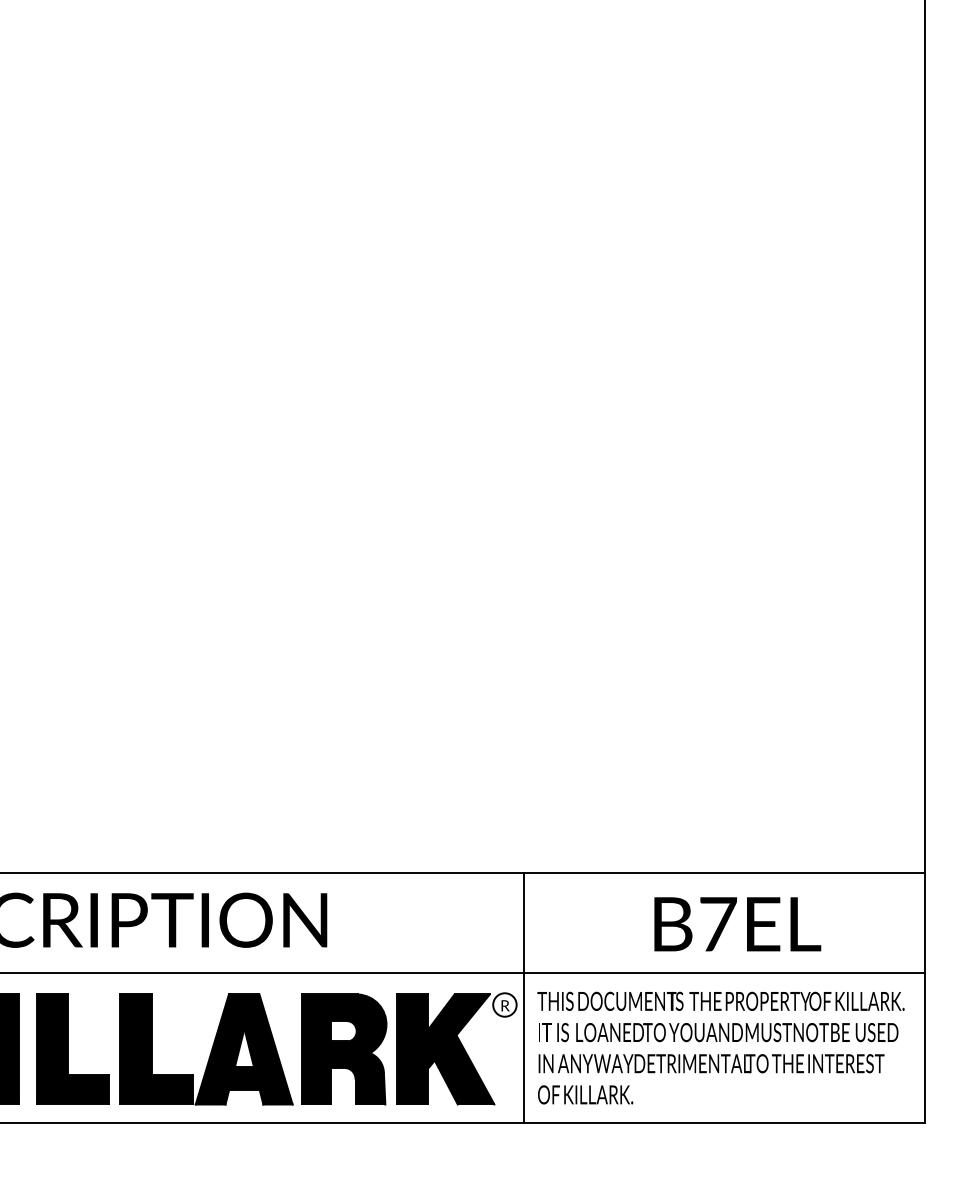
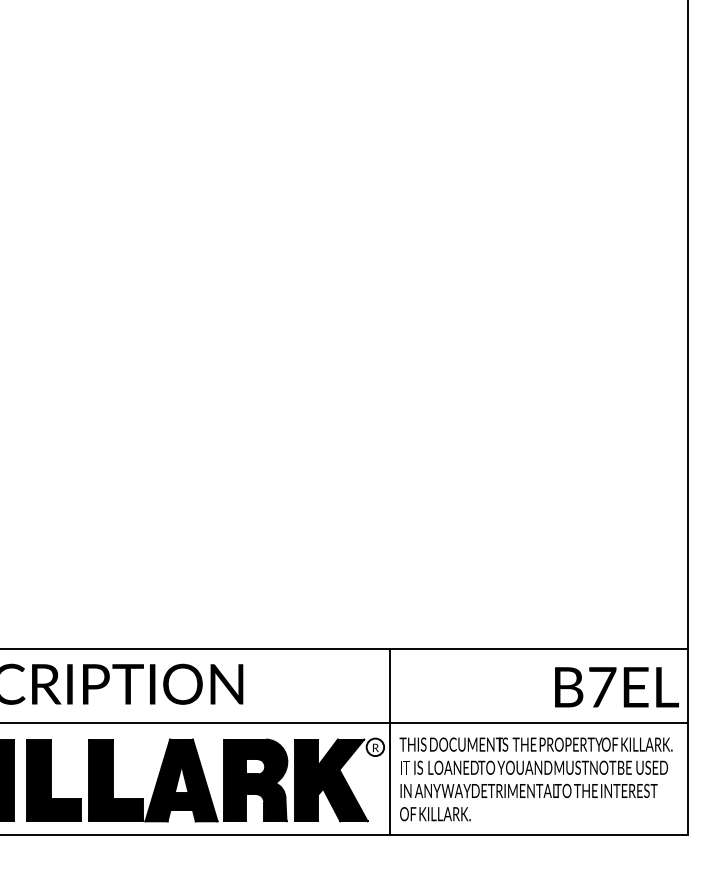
text: (737, 924) -> (616, 687), moved

